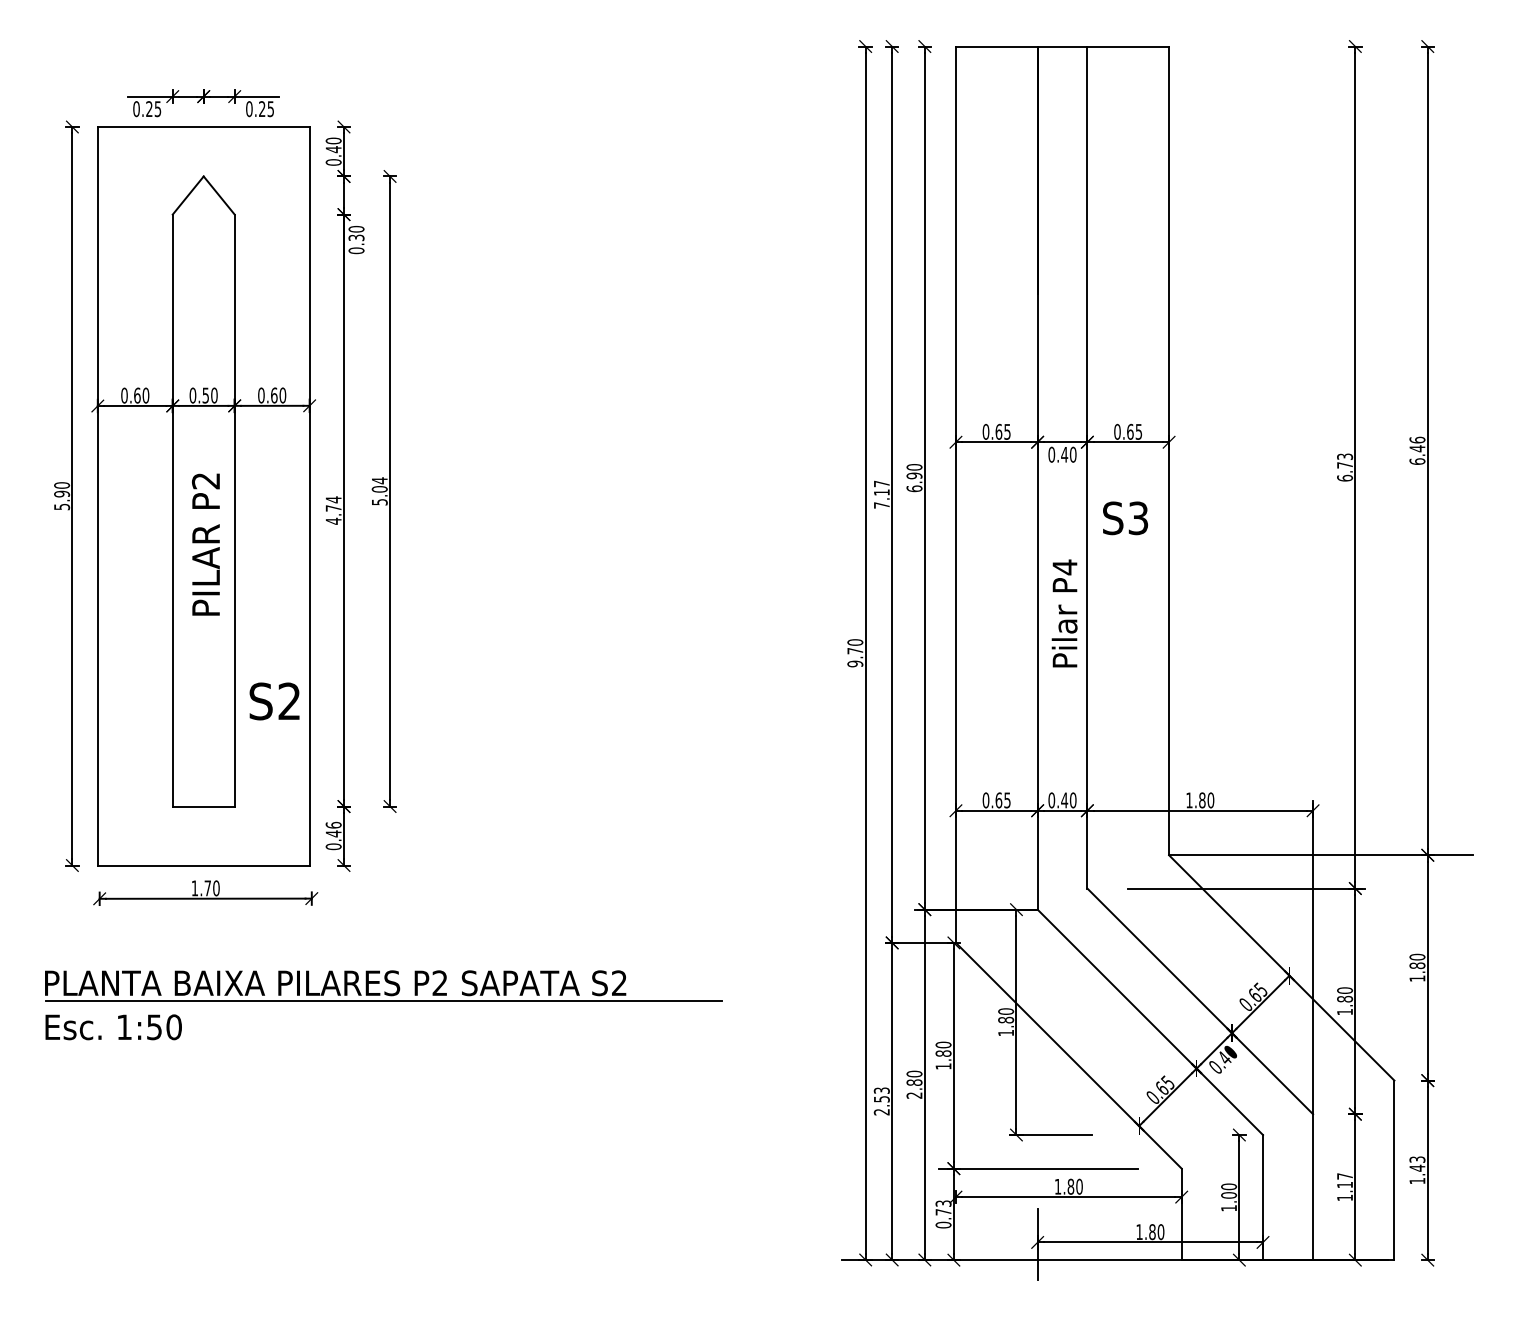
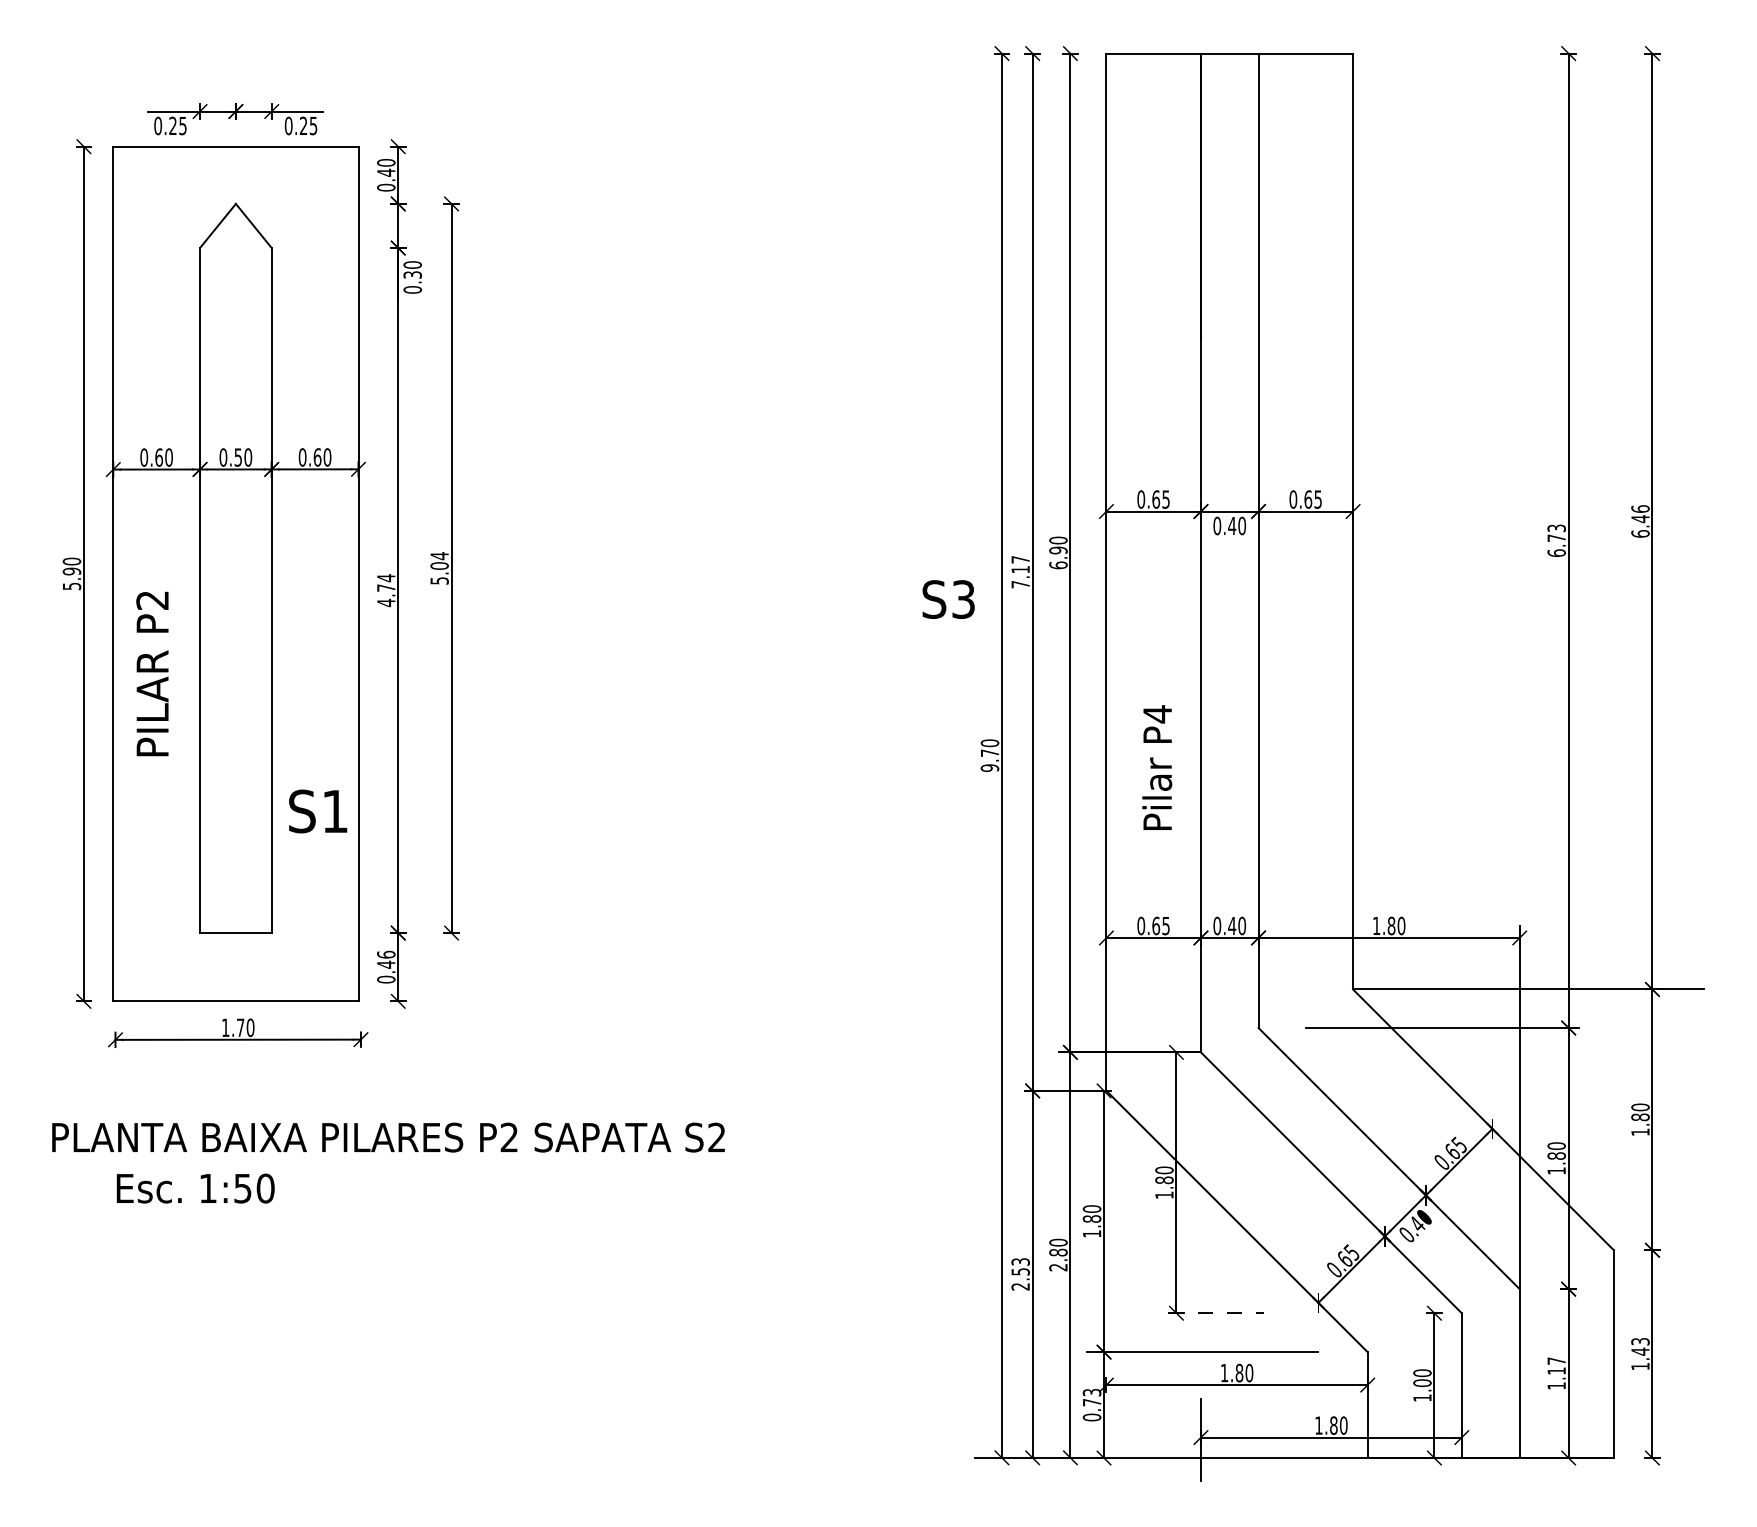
text: (1125, 518) -> (948, 599), moved
text: (205, 544) -> (152, 673), moved
text: (1064, 613) -> (1157, 767), moved
text: (288, 700) -> (334, 810), S2 -> S1
line: (383, 1001) -> (443, 1158), removed
text: (113, 1027) -> (195, 1188), moved
line: (1051, 1135) -> (1216, 1313), solid -> dashed

